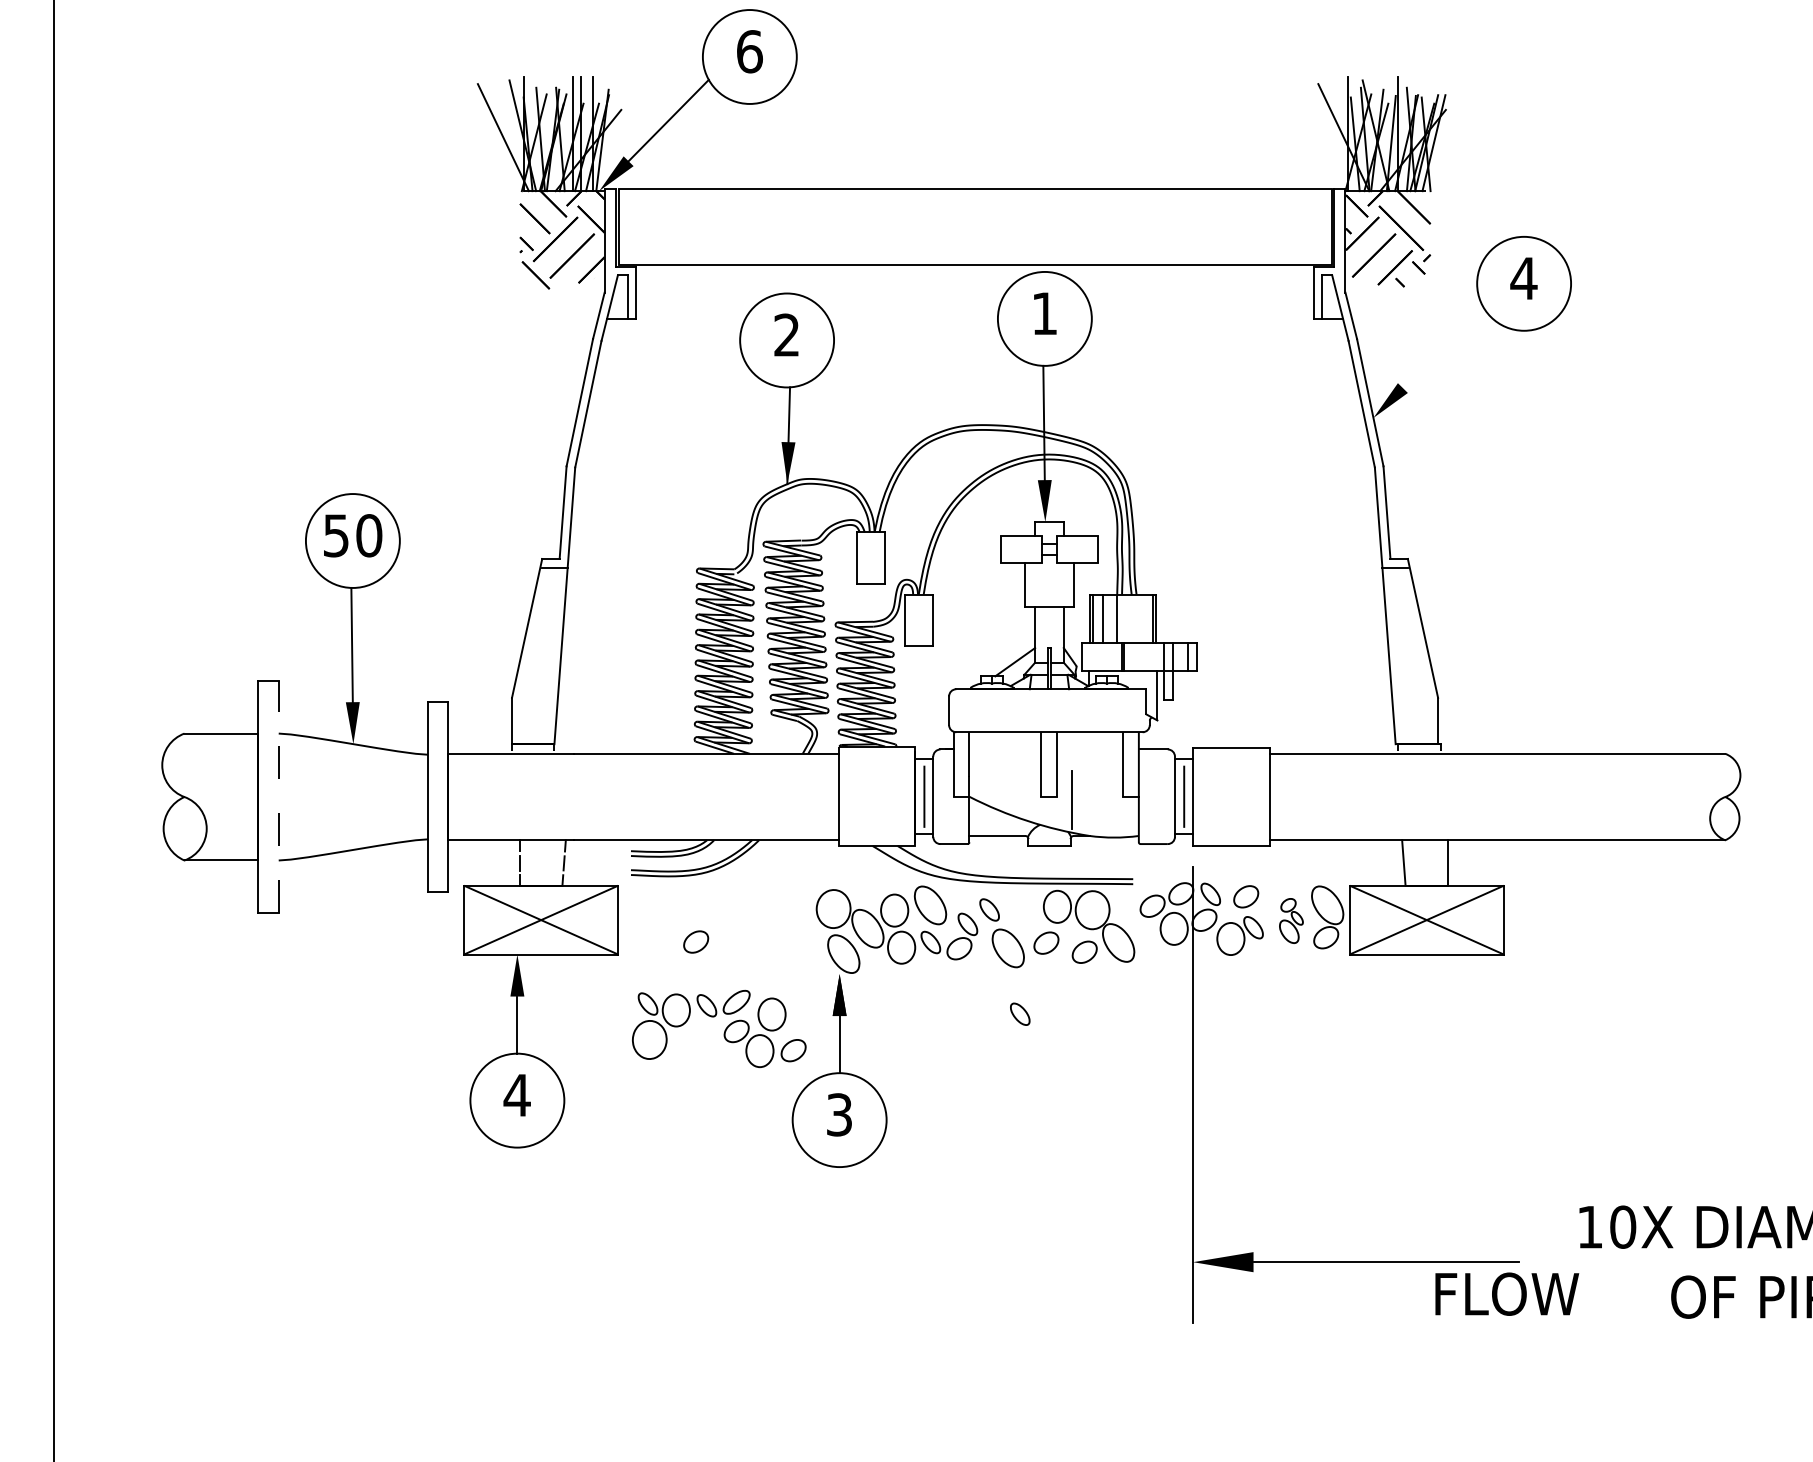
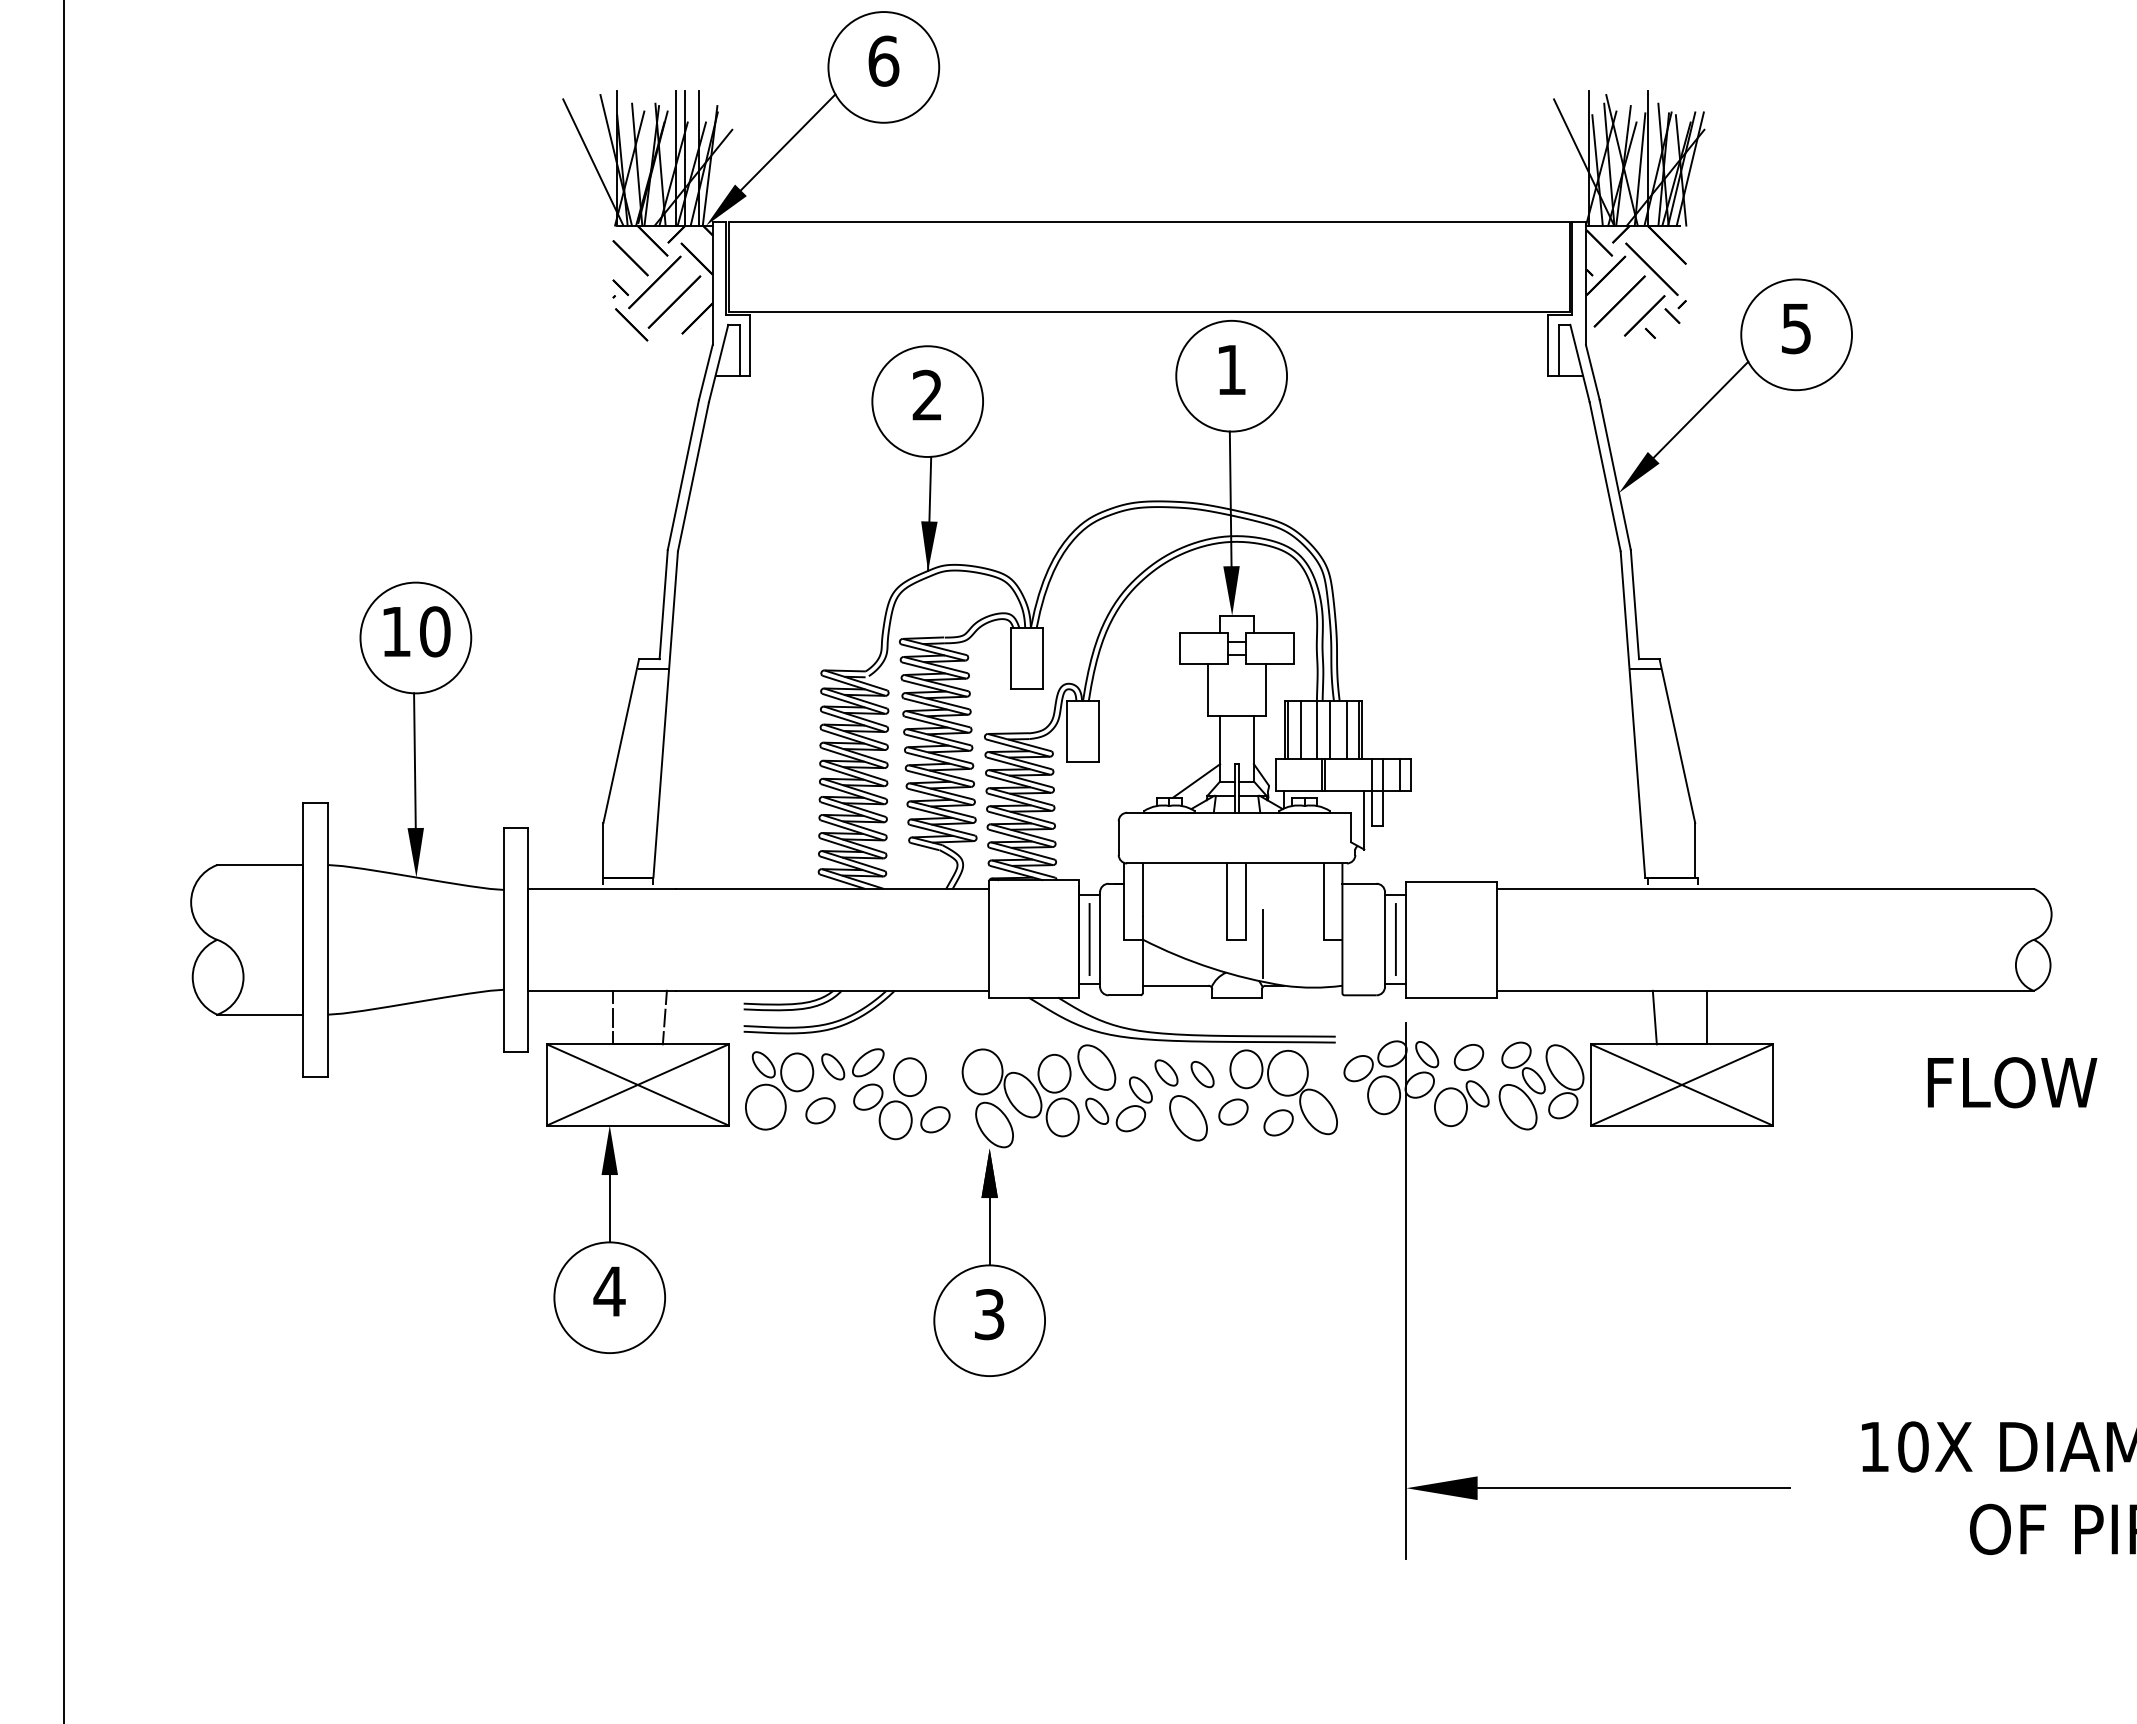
text: (1523, 278) -> (1795, 328), 4 -> 5
line: (1442, 347) -> (1700, 409), added
text: (336, 535) -> (396, 631), 50 -> 10
line: (1128, 618) -> (1330, 729), added
line: (1142, 618) -> (1346, 729), added
line: (278, 796) -> (328, 939), dashed -> solid
part: (1291, 920) -> (1522, 1085), size x1.67
part: (1020, 1013) -> (1202, 1073), moved
part: (719, 1028) -> (848, 1093), moved
text: (1507, 1293) -> (2012, 1081), moved

